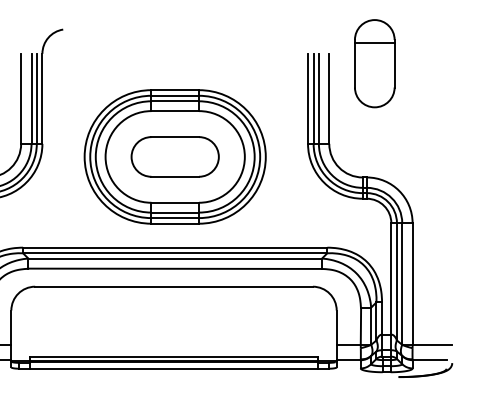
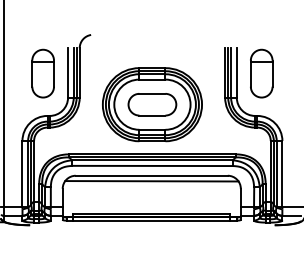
part: (374, 63) -> (261, 73), moved
line: (173, 297) -> (151, 181), added

